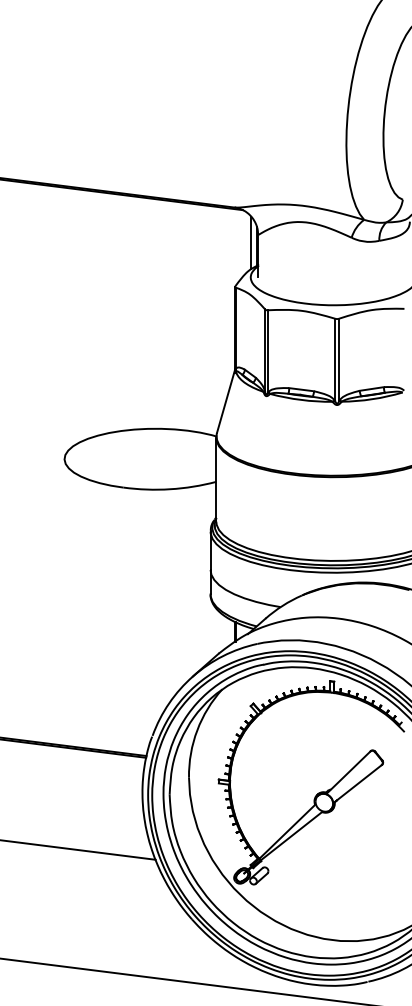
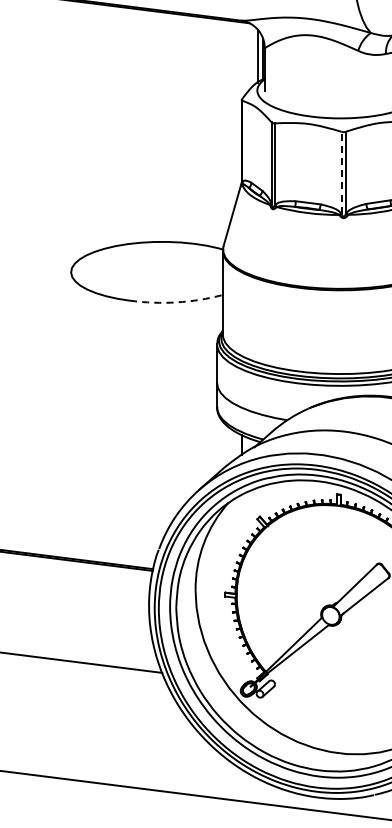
line: (334, 359) -> (341, 172), solid -> dashed
arc: (170, 489) -> (177, 302), solid -> dashed

